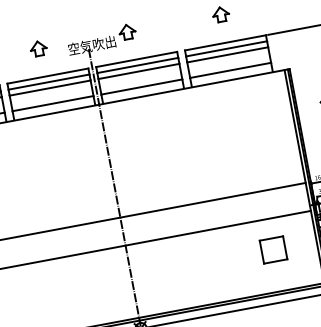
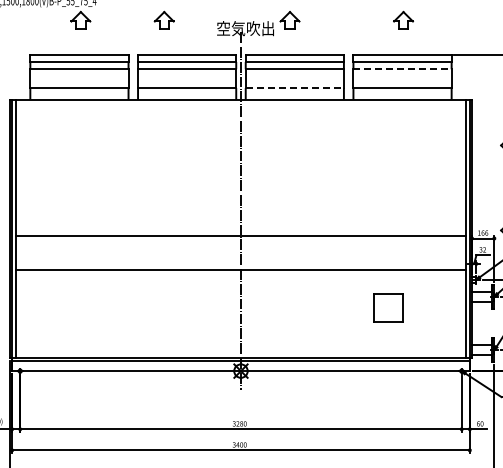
part: (37, 47) -> (163, 19), moved
line: (228, 54) -> (403, 69), solid -> dashed
line: (142, 87) -> (295, 88), solid -> dashed
part: (273, 249) -> (388, 307), moved

